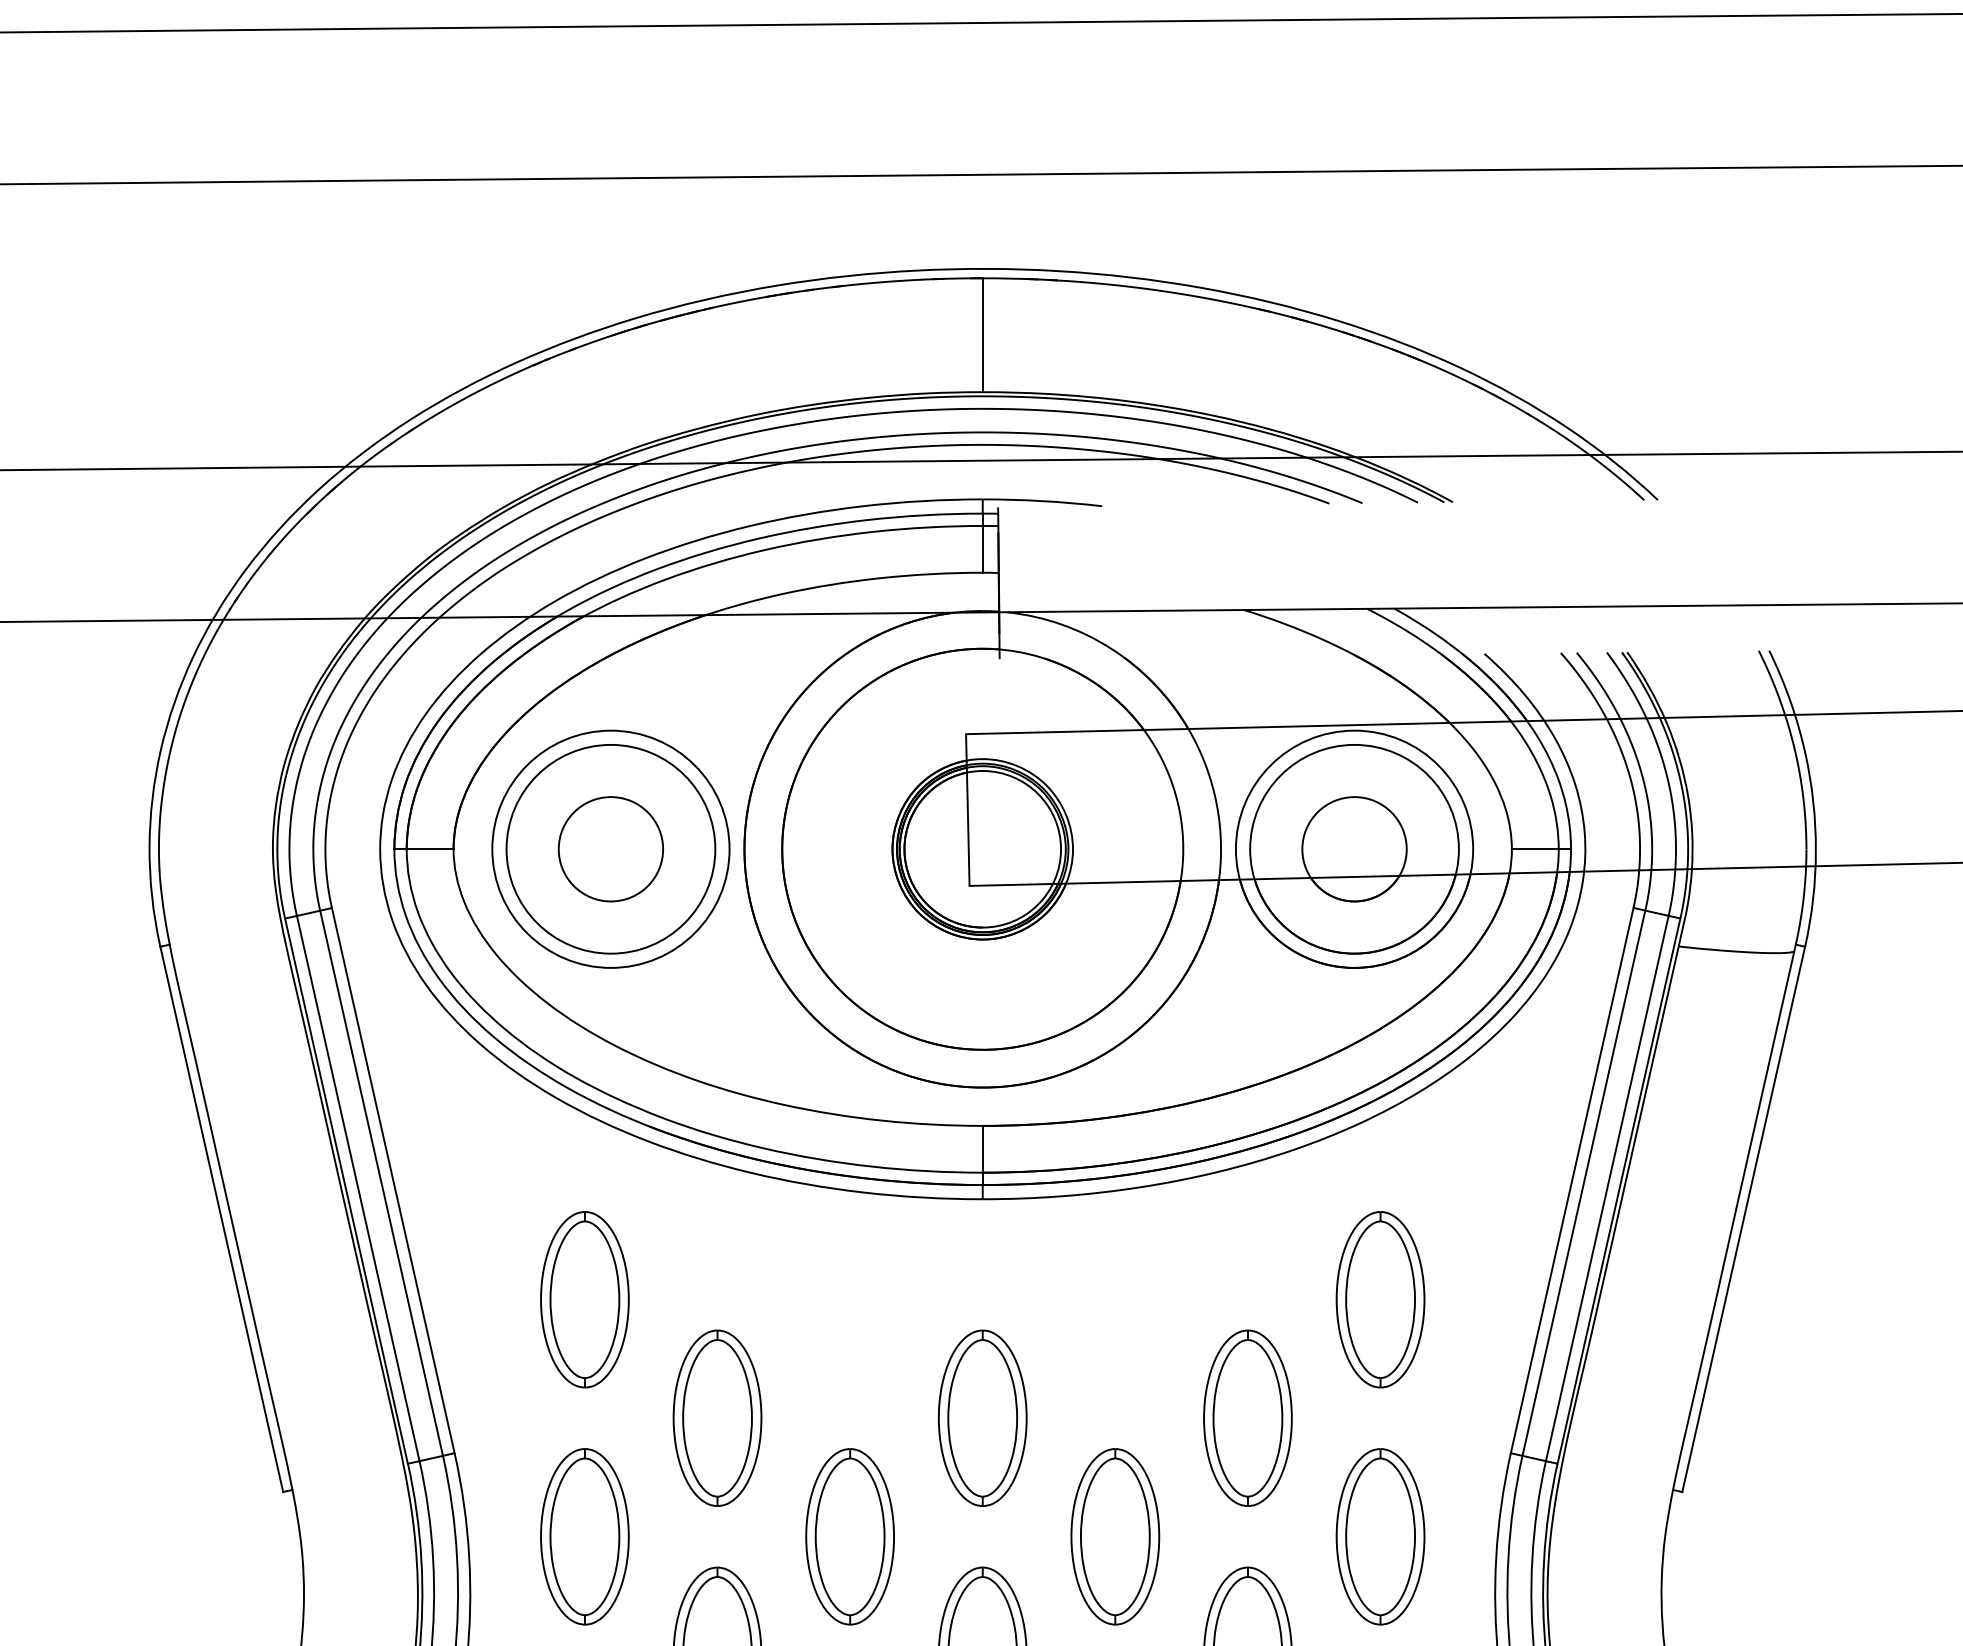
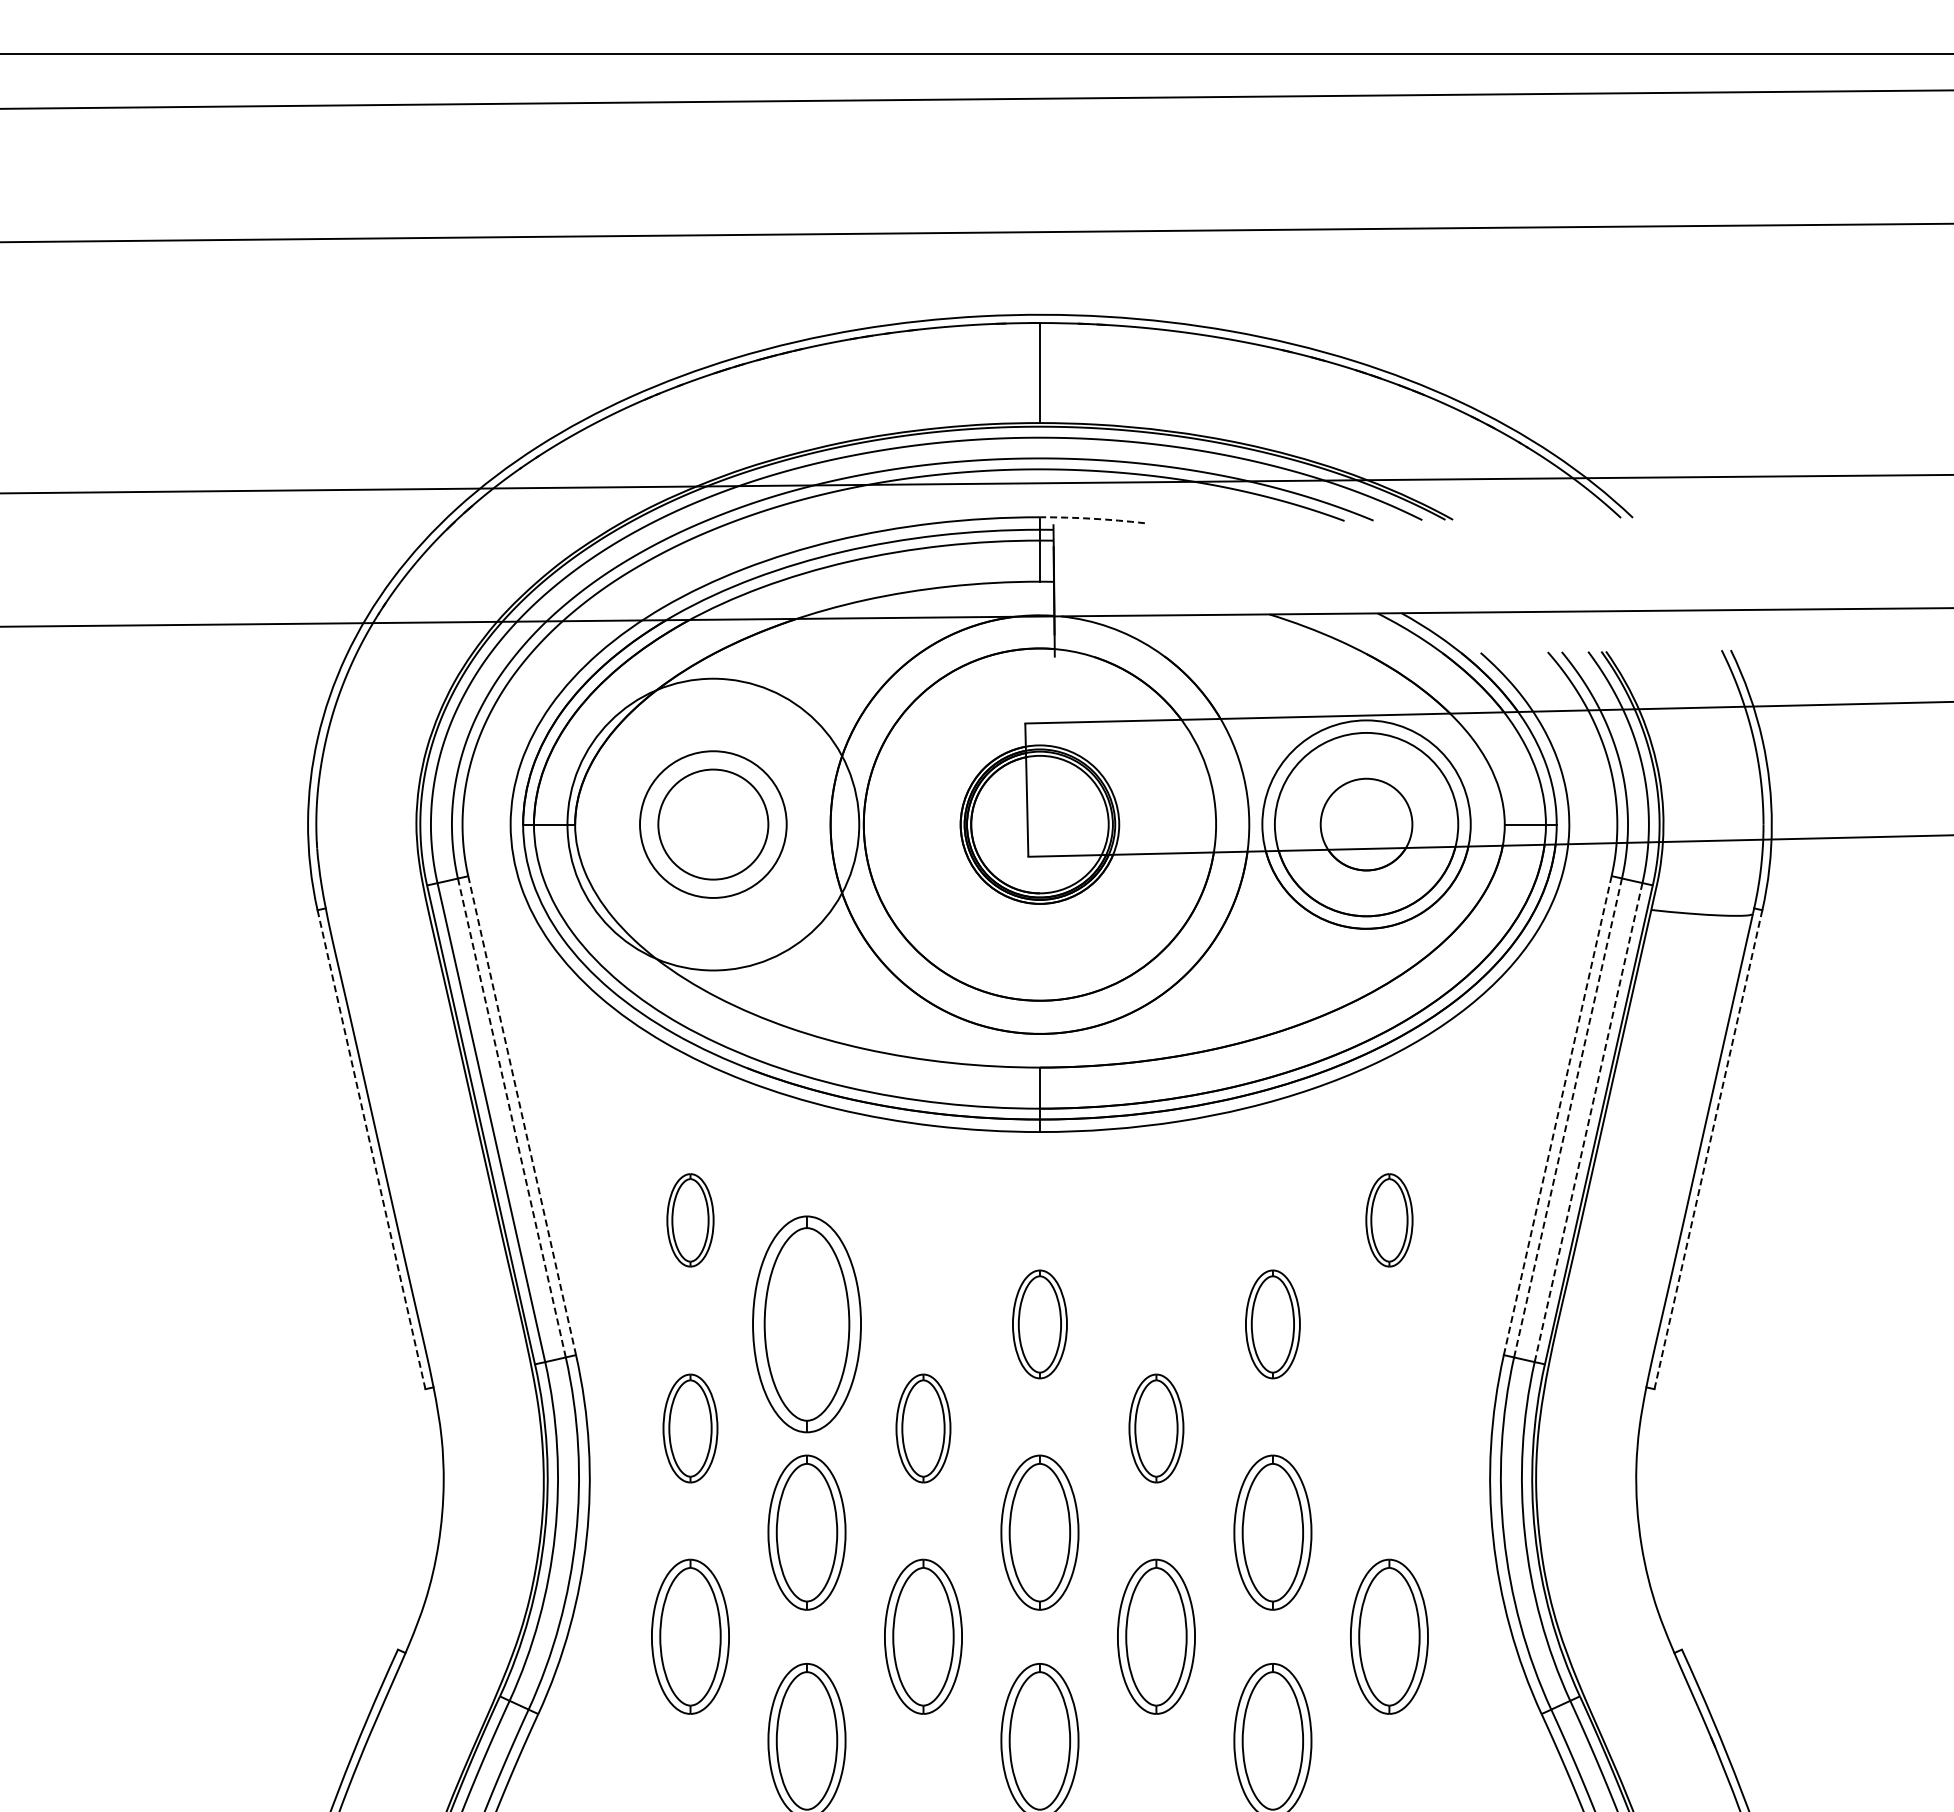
arc: (1042, 500) -> (1092, 518), solid -> dashed
circle: (611, 849) -> (713, 824), size x0.6
circle: (611, 849) -> (713, 824), size x1.4
circle: (611, 849) -> (713, 824), size x1.6
line: (1571, 1180) -> (1557, 1115), solid -> dashed
line: (393, 1181) -> (522, 1116), solid -> dashed
line: (1584, 1182) -> (1568, 1117), solid -> dashed
line: (382, 1183) -> (512, 1118), solid -> dashed
line: (1607, 1188) -> (1588, 1122), solid -> dashed
line: (1743, 1219) -> (1708, 1149), solid -> dashed
line: (221, 1220) -> (371, 1150), solid -> dashed
part: (584, 1299) -> (690, 1220), size x0.6
part: (1380, 1299) -> (1389, 1220), size x0.6
part: (716, 1418) -> (806, 1324), size x1.4
part: (982, 1418) -> (1039, 1324), size x0.7
part: (1247, 1418) -> (1272, 1324), size x0.7
part: (584, 1536) -> (690, 1428), size x0.7
part: (850, 1536) -> (923, 1428), size x0.7
part: (1115, 1536) -> (1156, 1428), size x0.7
part: (1380, 1536) -> (1389, 1428), removed

